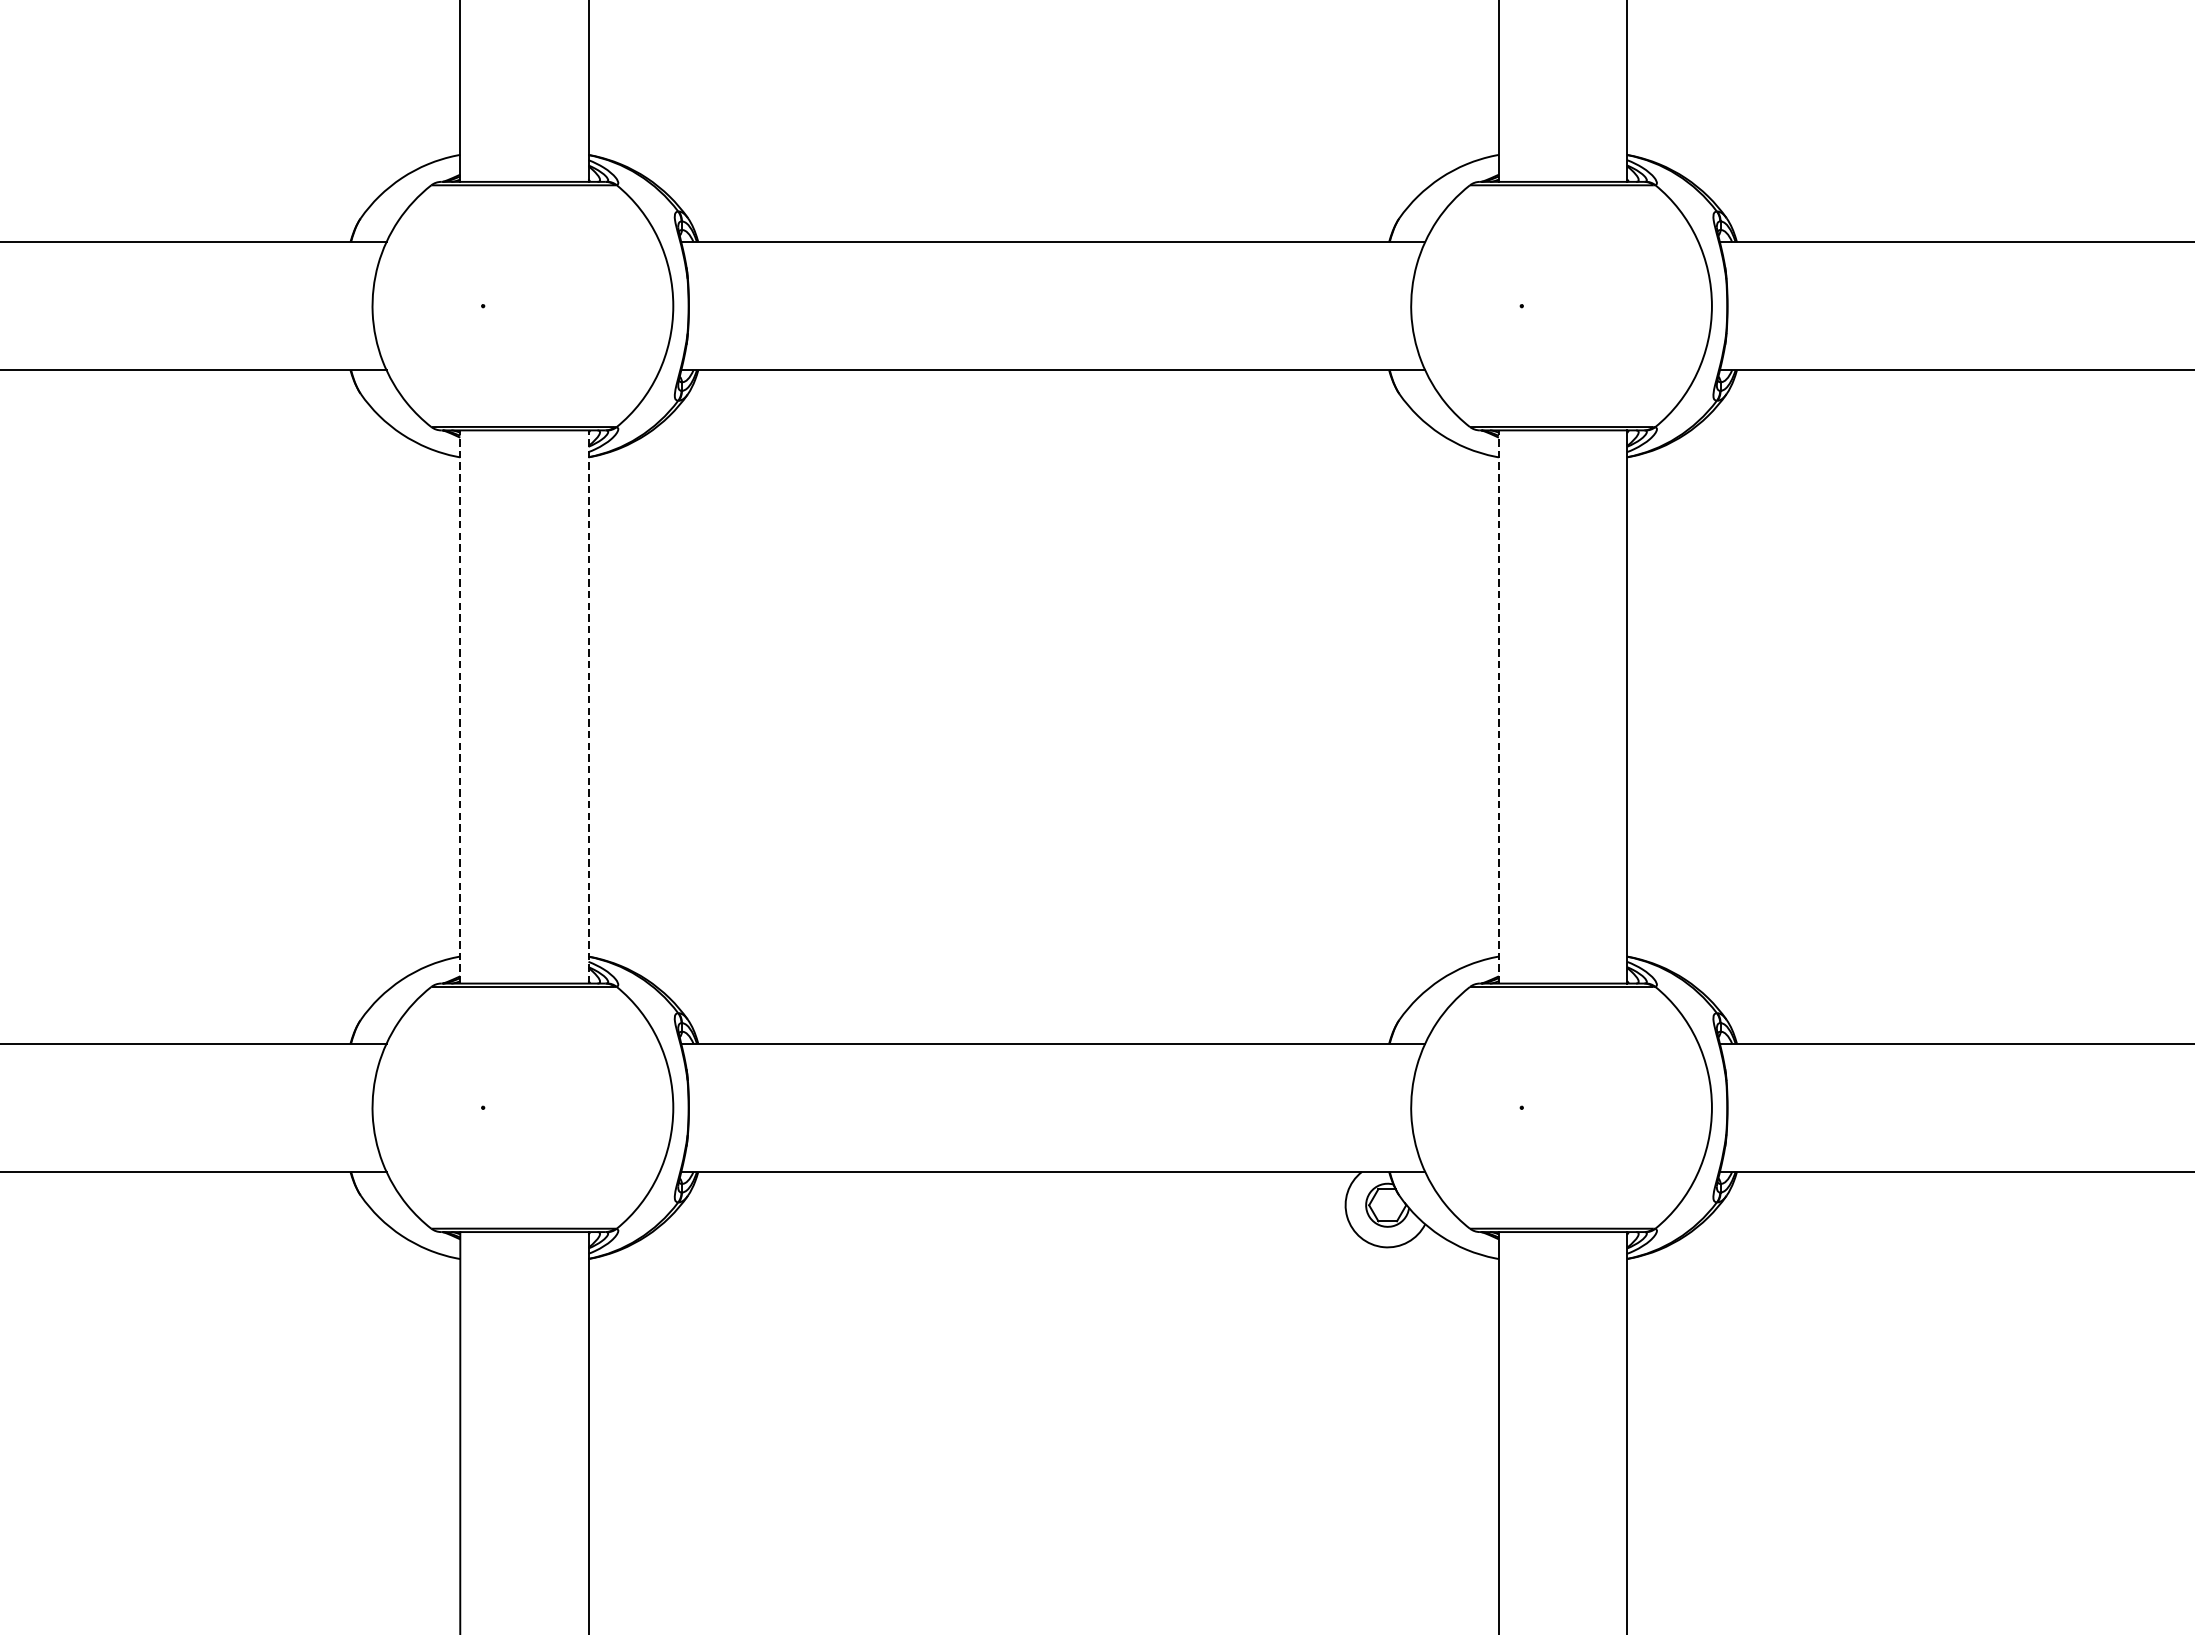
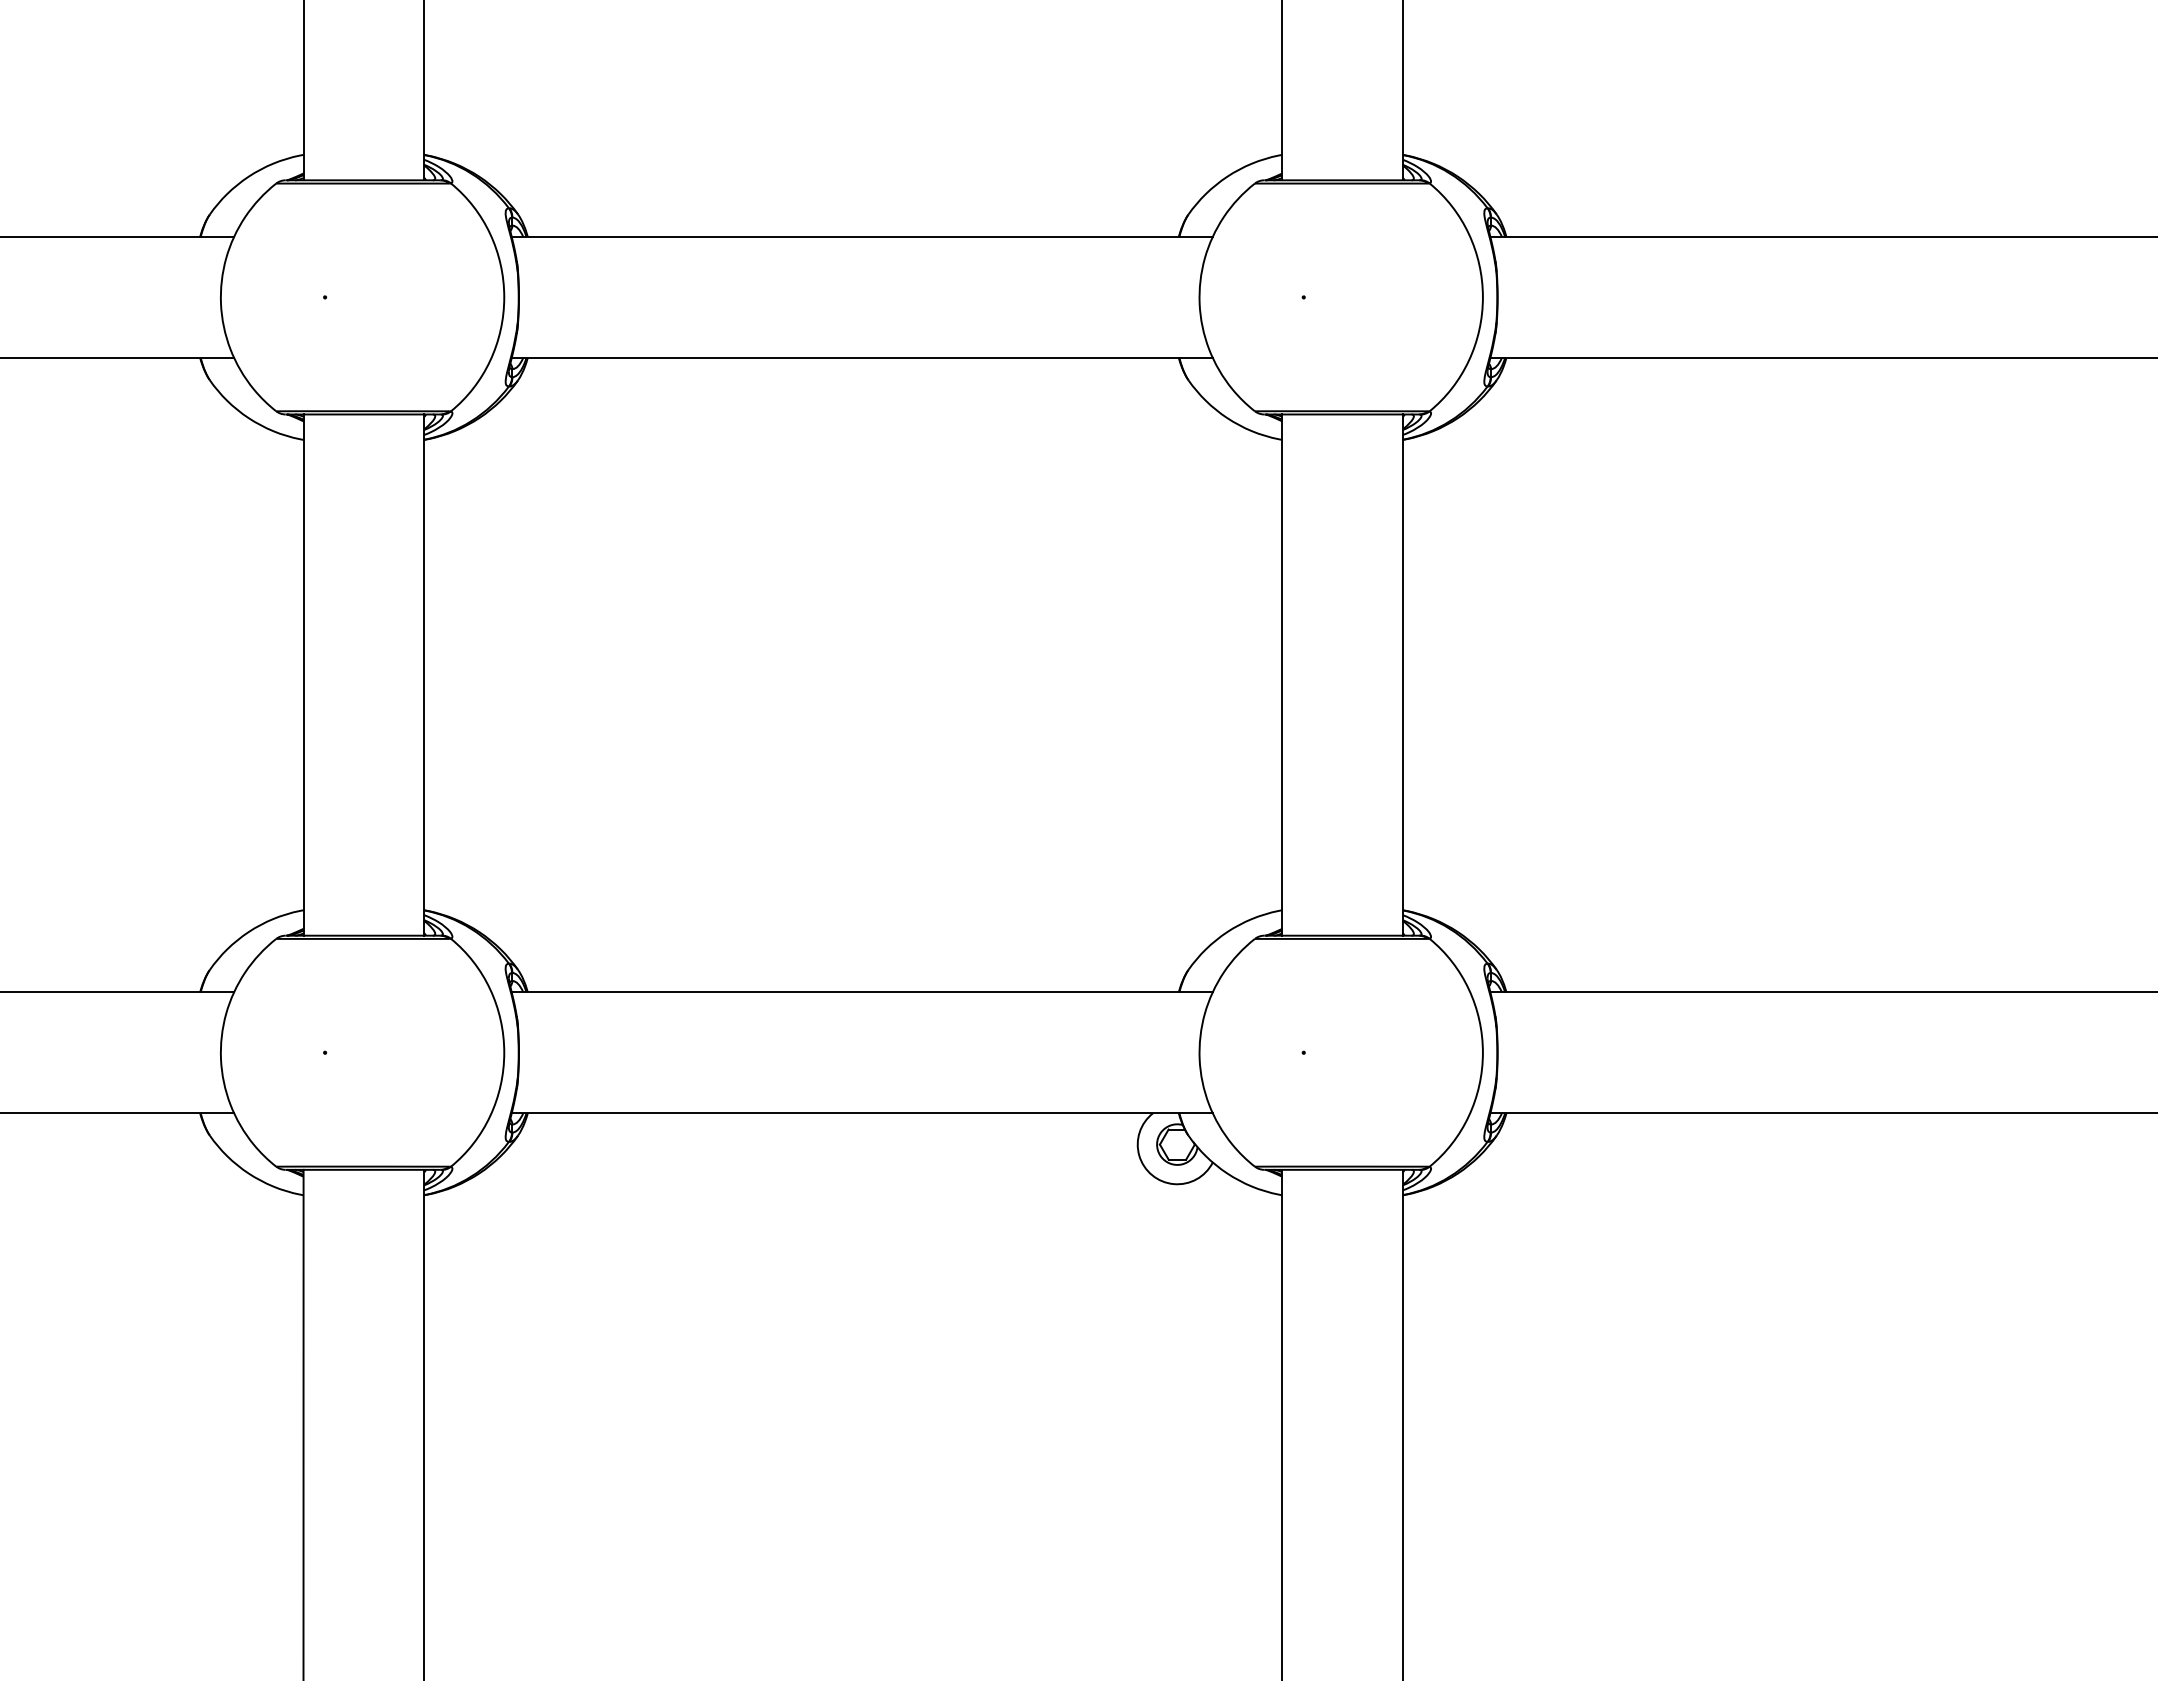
line: (460, 707) -> (303, 675), dashed -> solid
line: (588, 707) -> (424, 675), dashed -> solid
line: (1499, 707) -> (1282, 675), dashed -> solid

